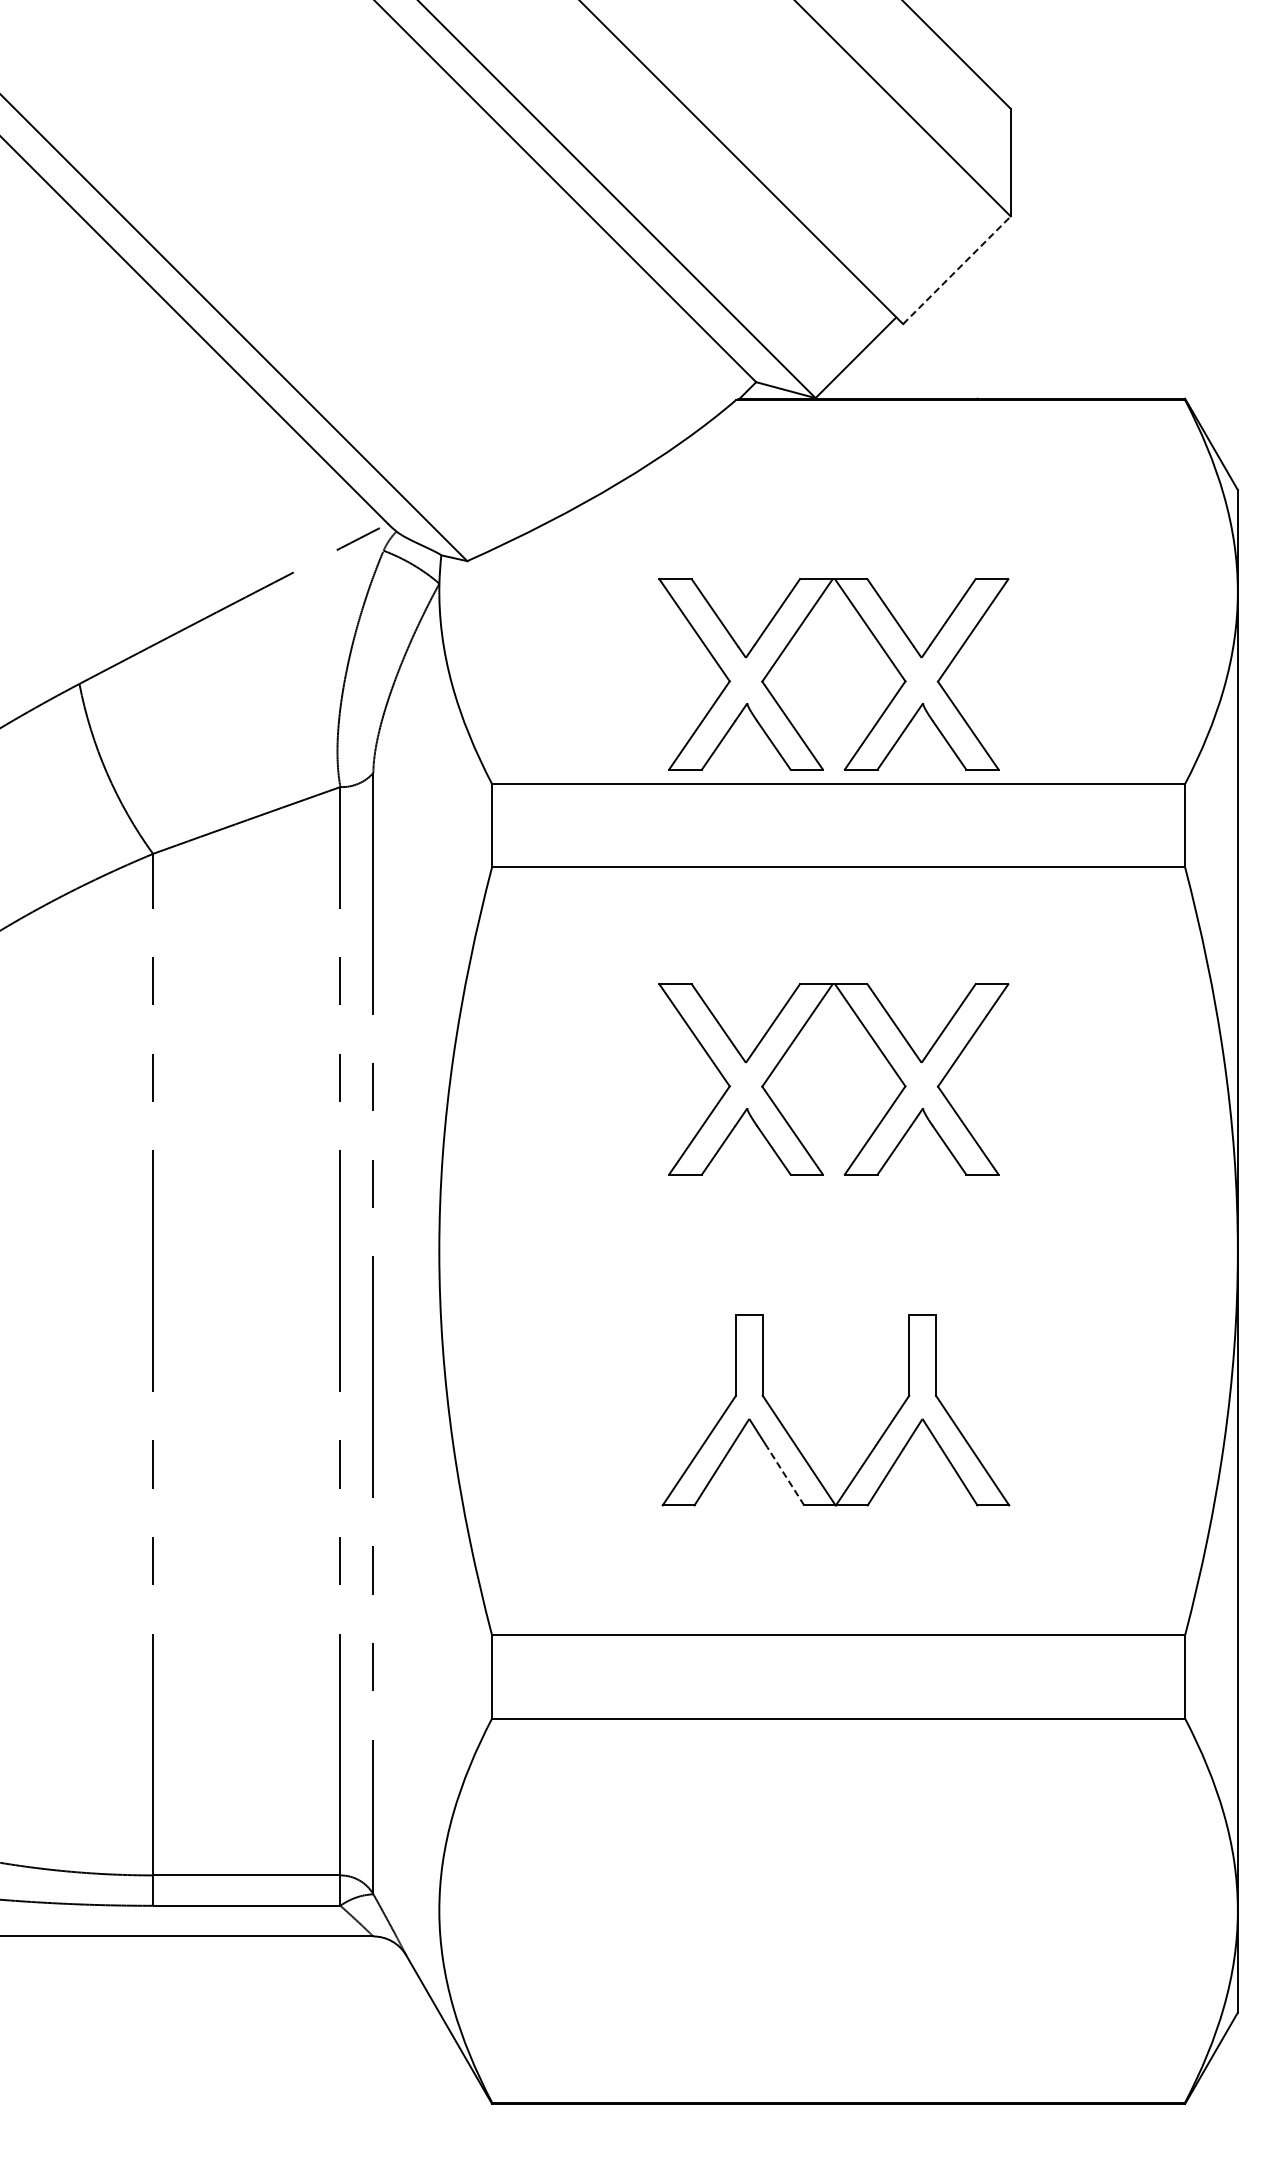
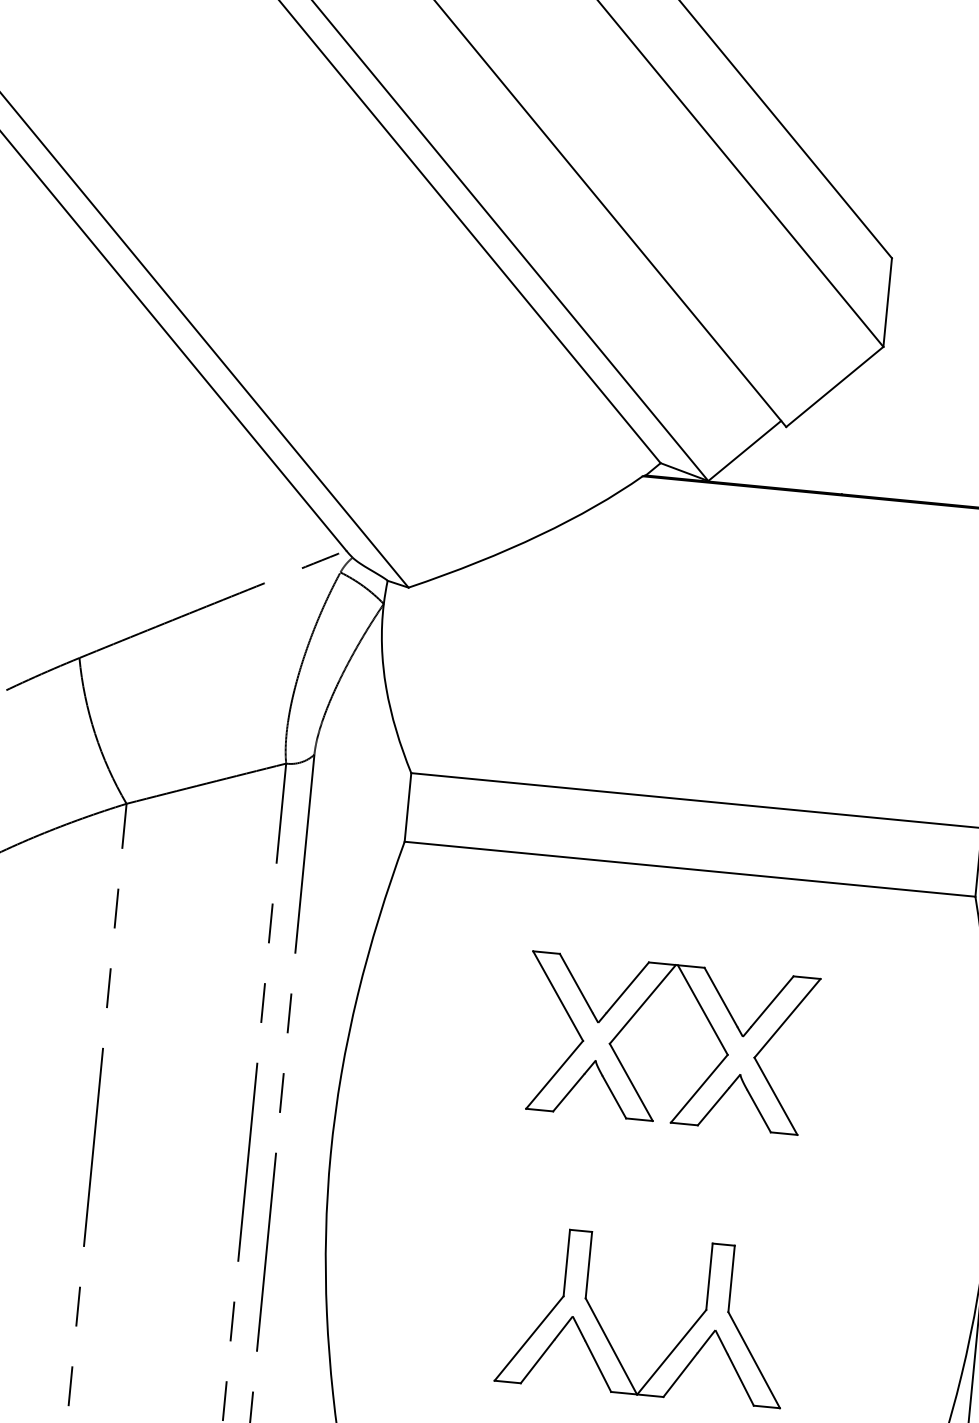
line: (957, 269) -> (835, 386), dashed -> solid
part: (791, 641) -> (669, 679), removed
line: (785, 1475) -> (598, 1365), dashed -> solid

